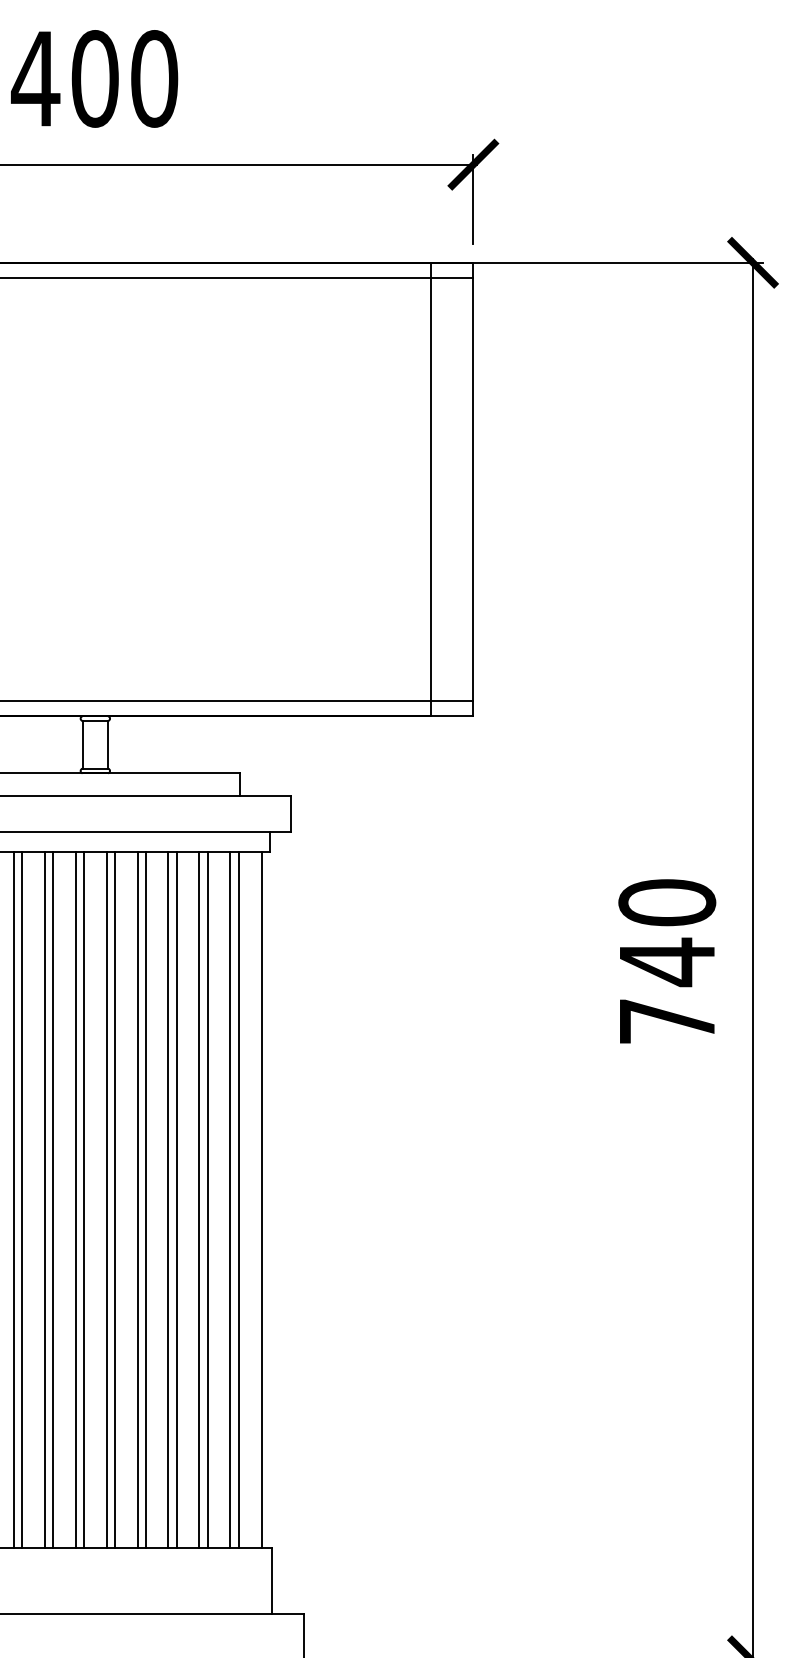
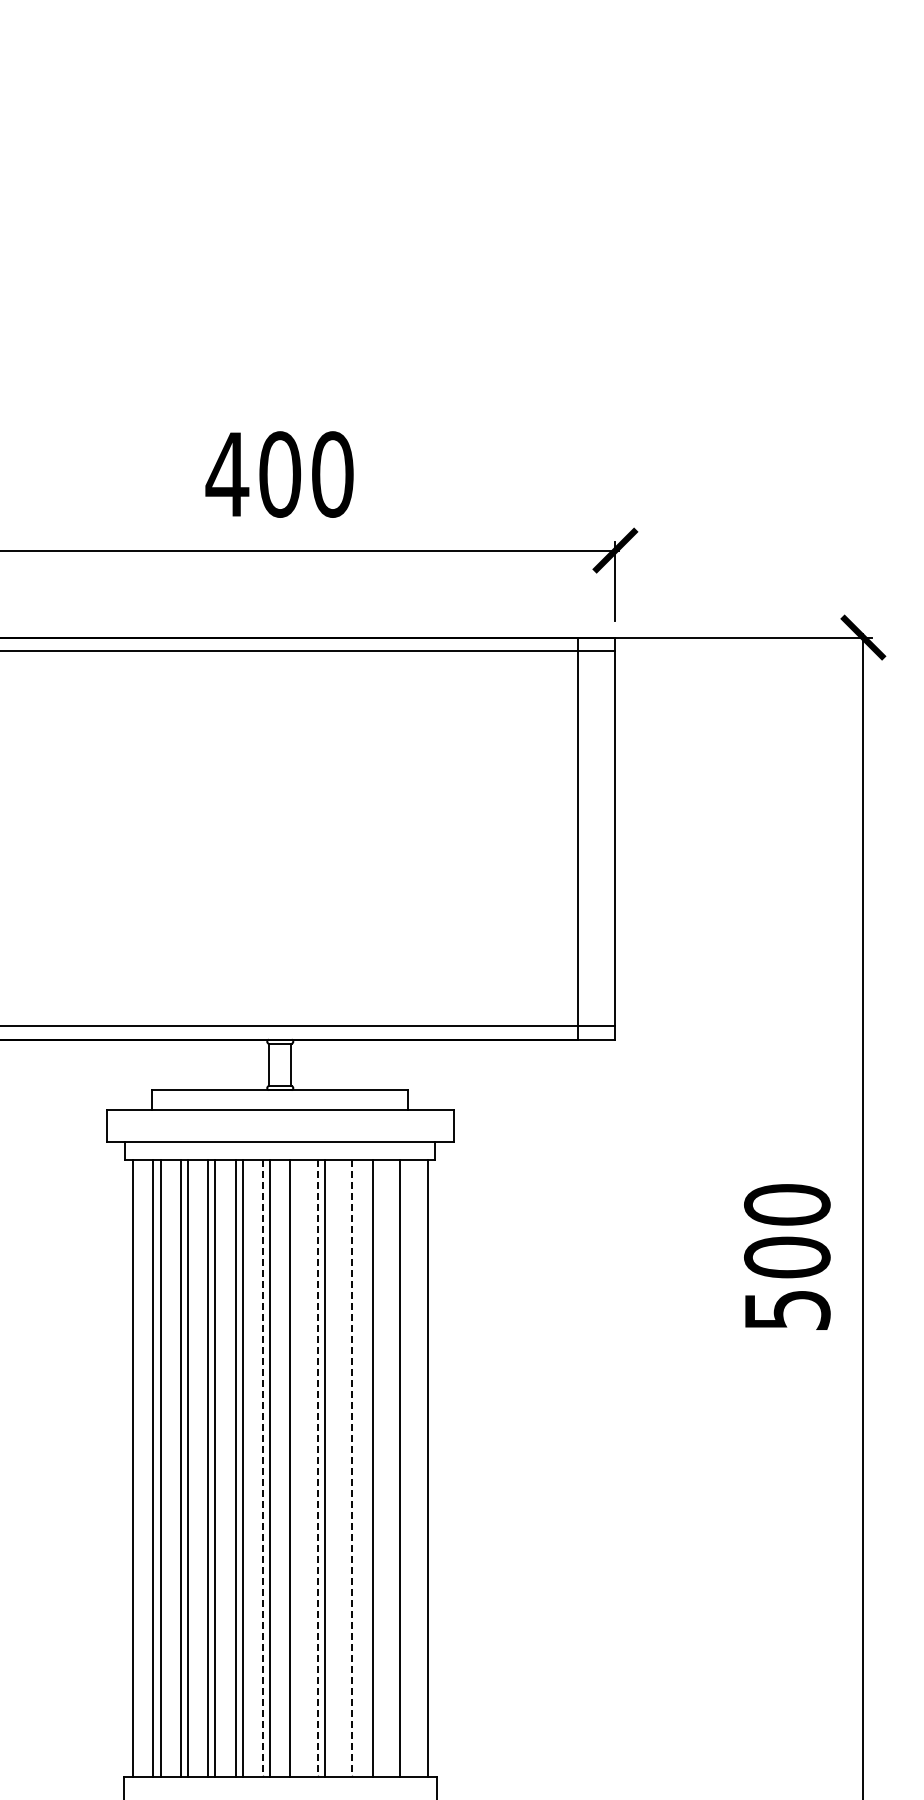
text: (667, 990) -> (787, 1282), 740 -> 500
line: (114, 1200) -> (297, 1468), removed
line: (168, 1200) -> (345, 1468), removed
line: (207, 1200) -> (379, 1468), removed
line: (238, 1200) -> (407, 1468), removed
line: (75, 1201) -> (262, 1469), solid -> dashed
line: (137, 1201) -> (317, 1469), solid -> dashed
line: (176, 1201) -> (352, 1469), solid -> dashed

